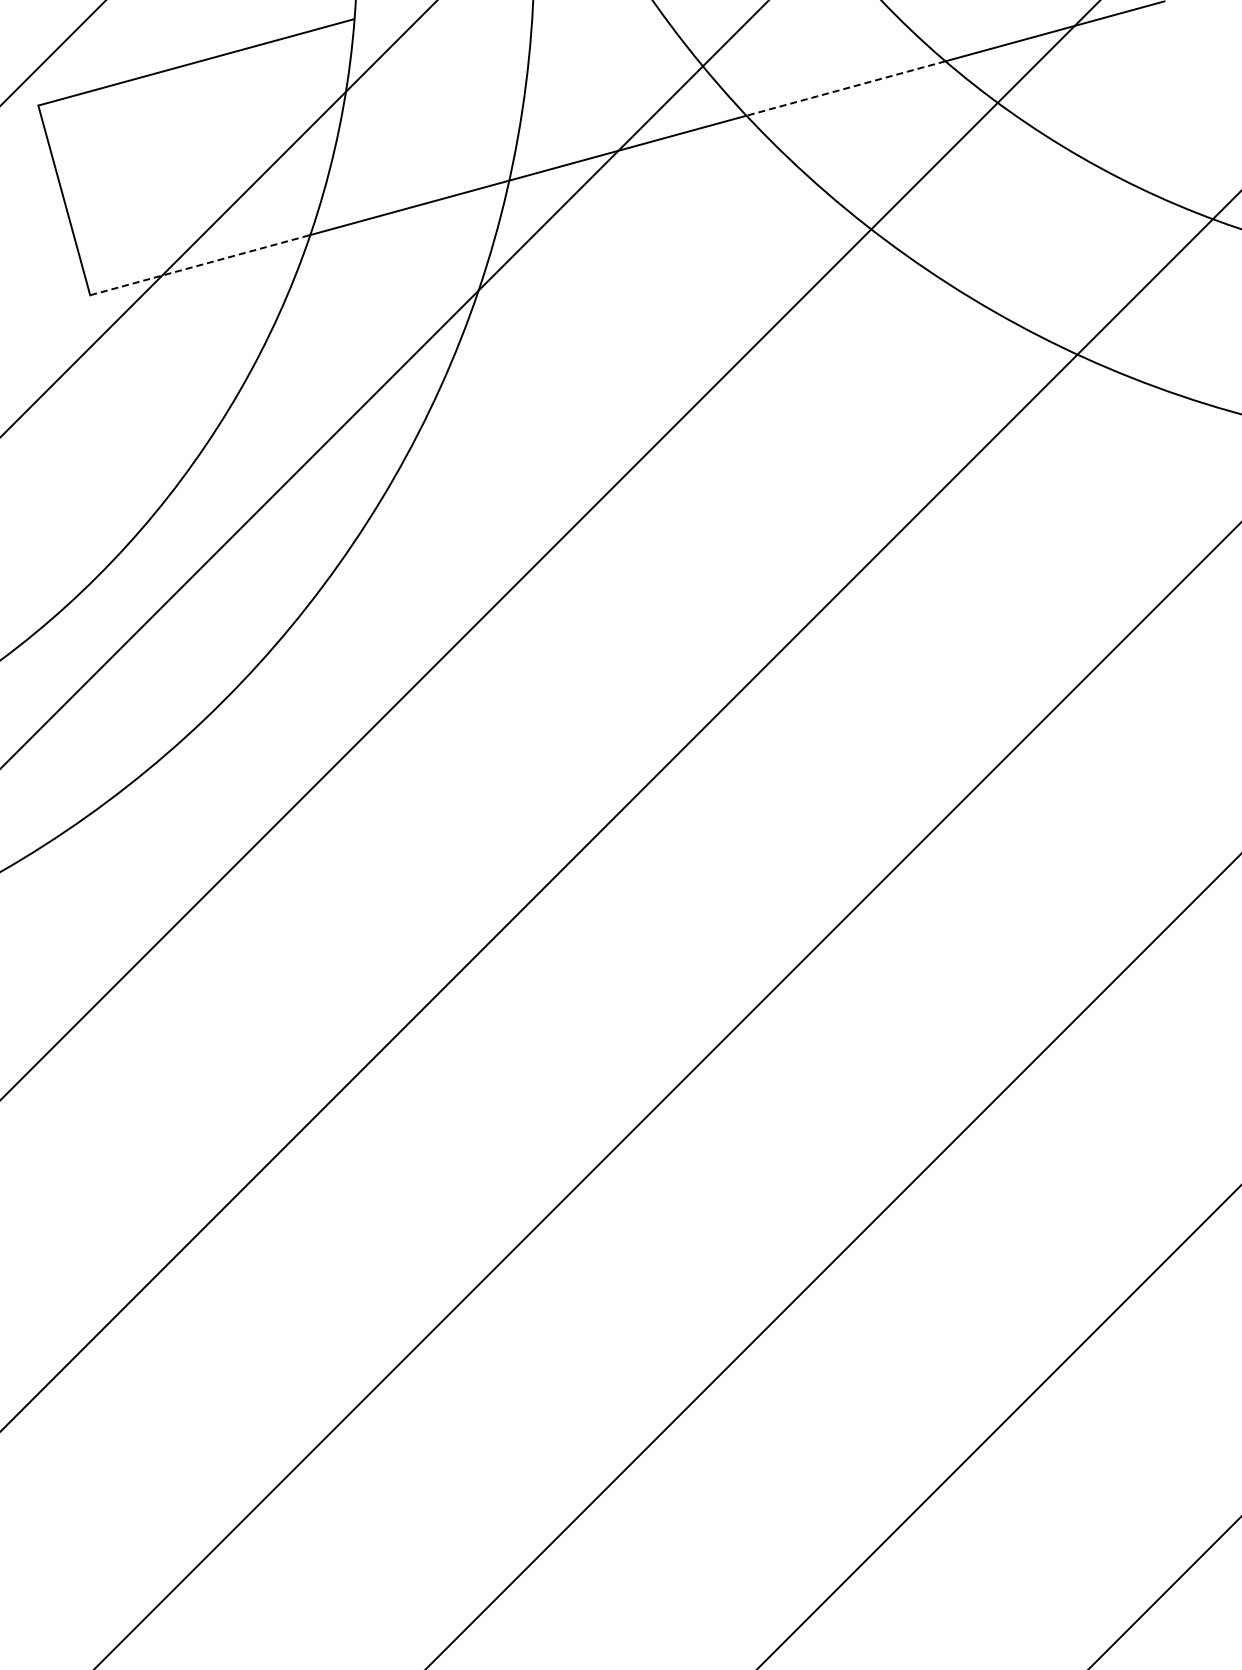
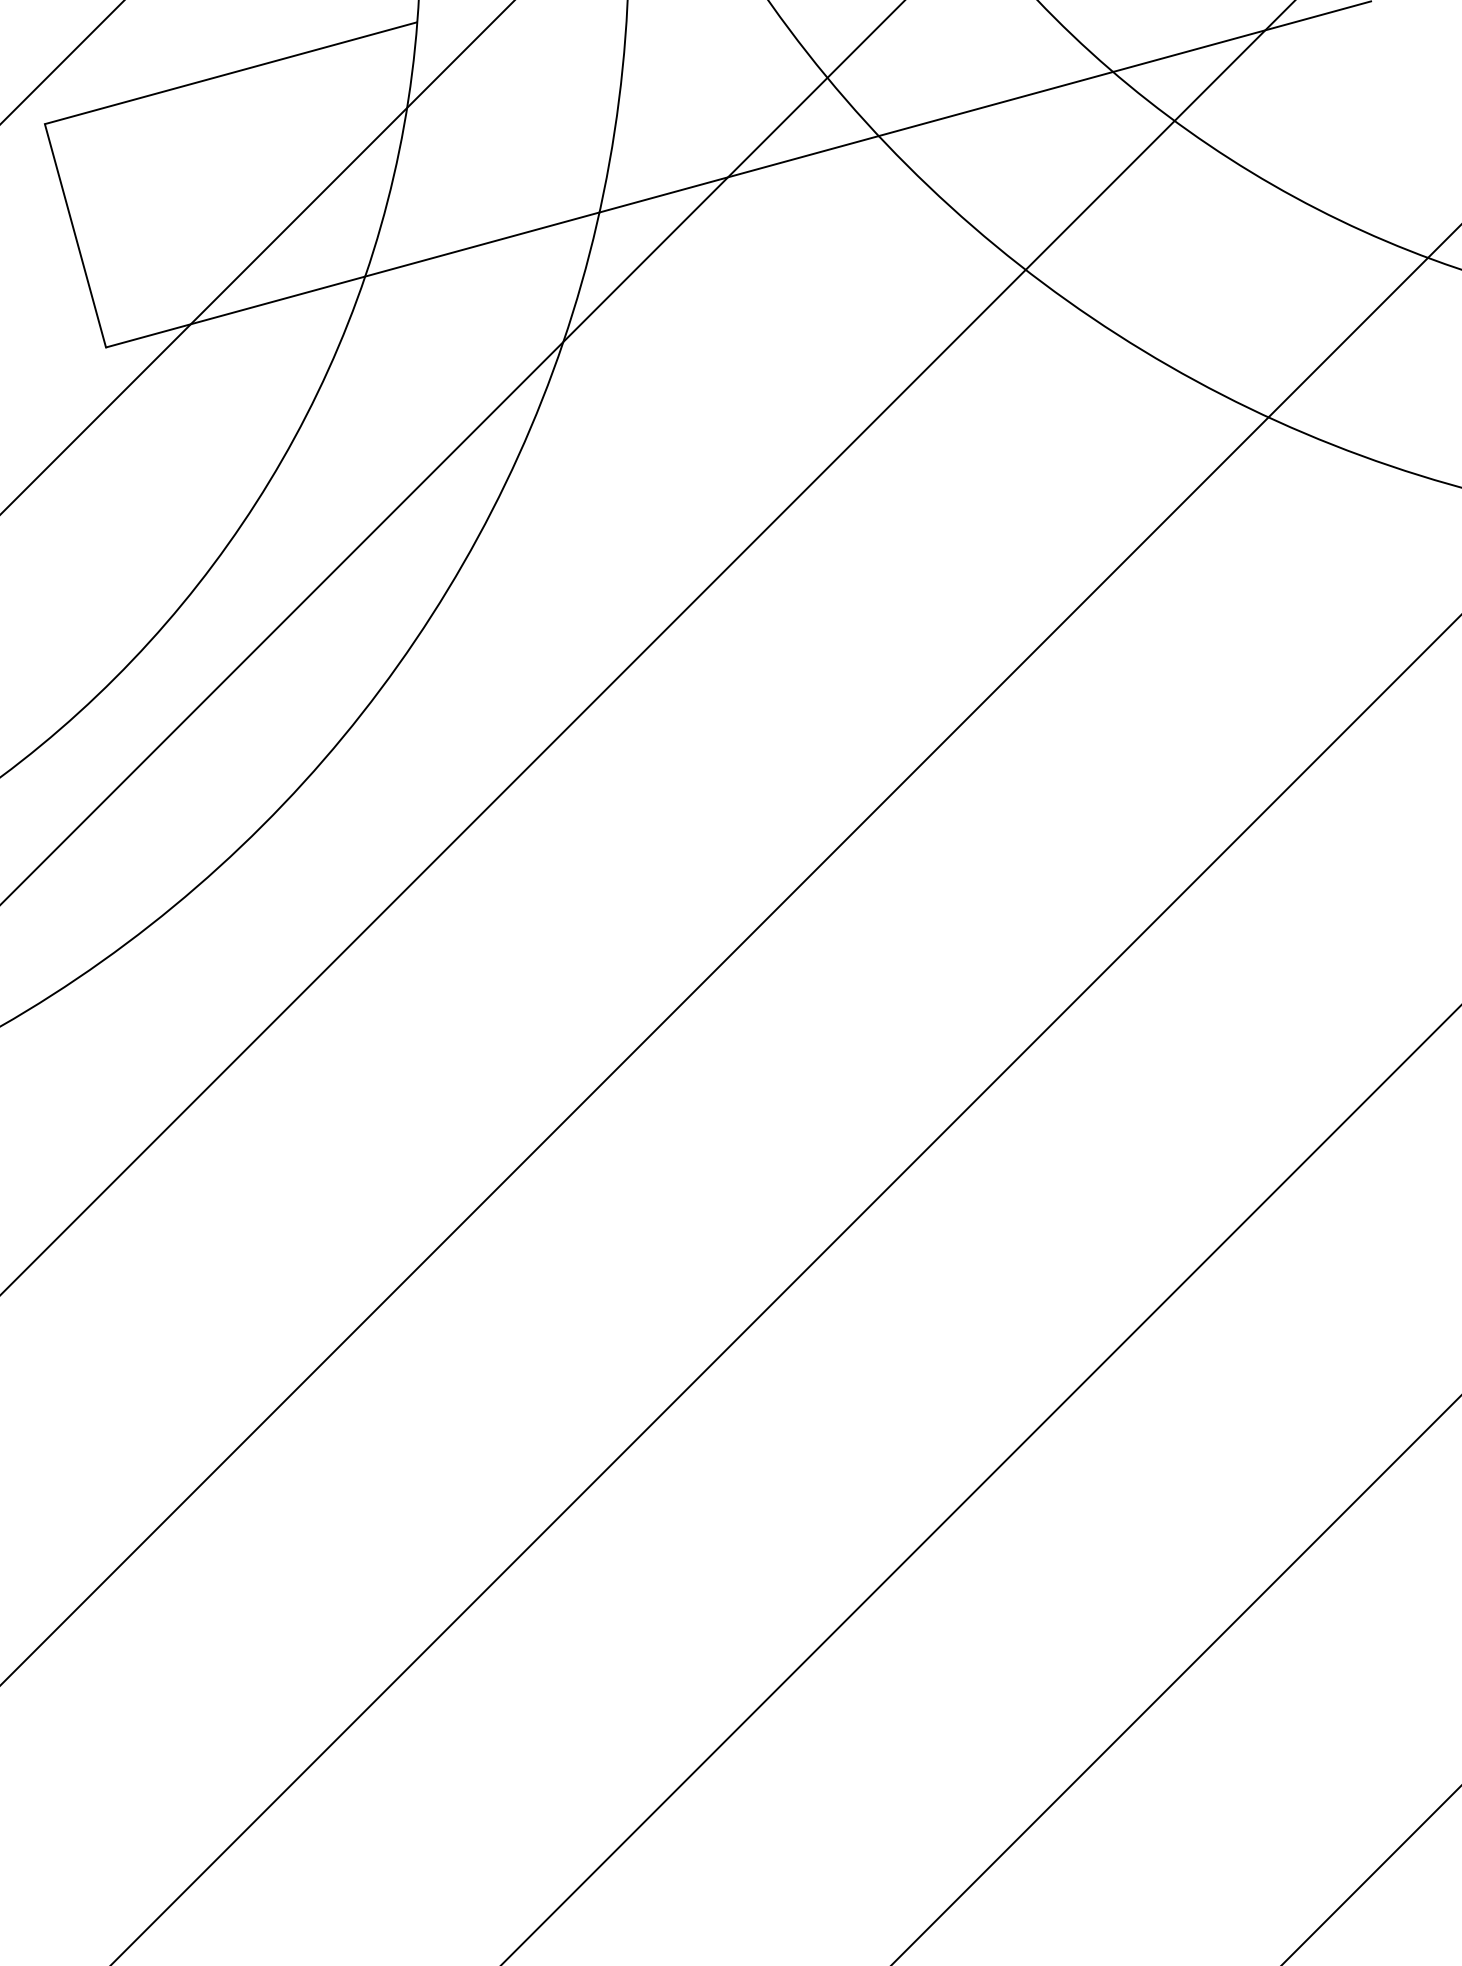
line: (845, 88) -> (995, 103), dashed -> solid
line: (200, 265) -> (235, 312), dashed -> solid

